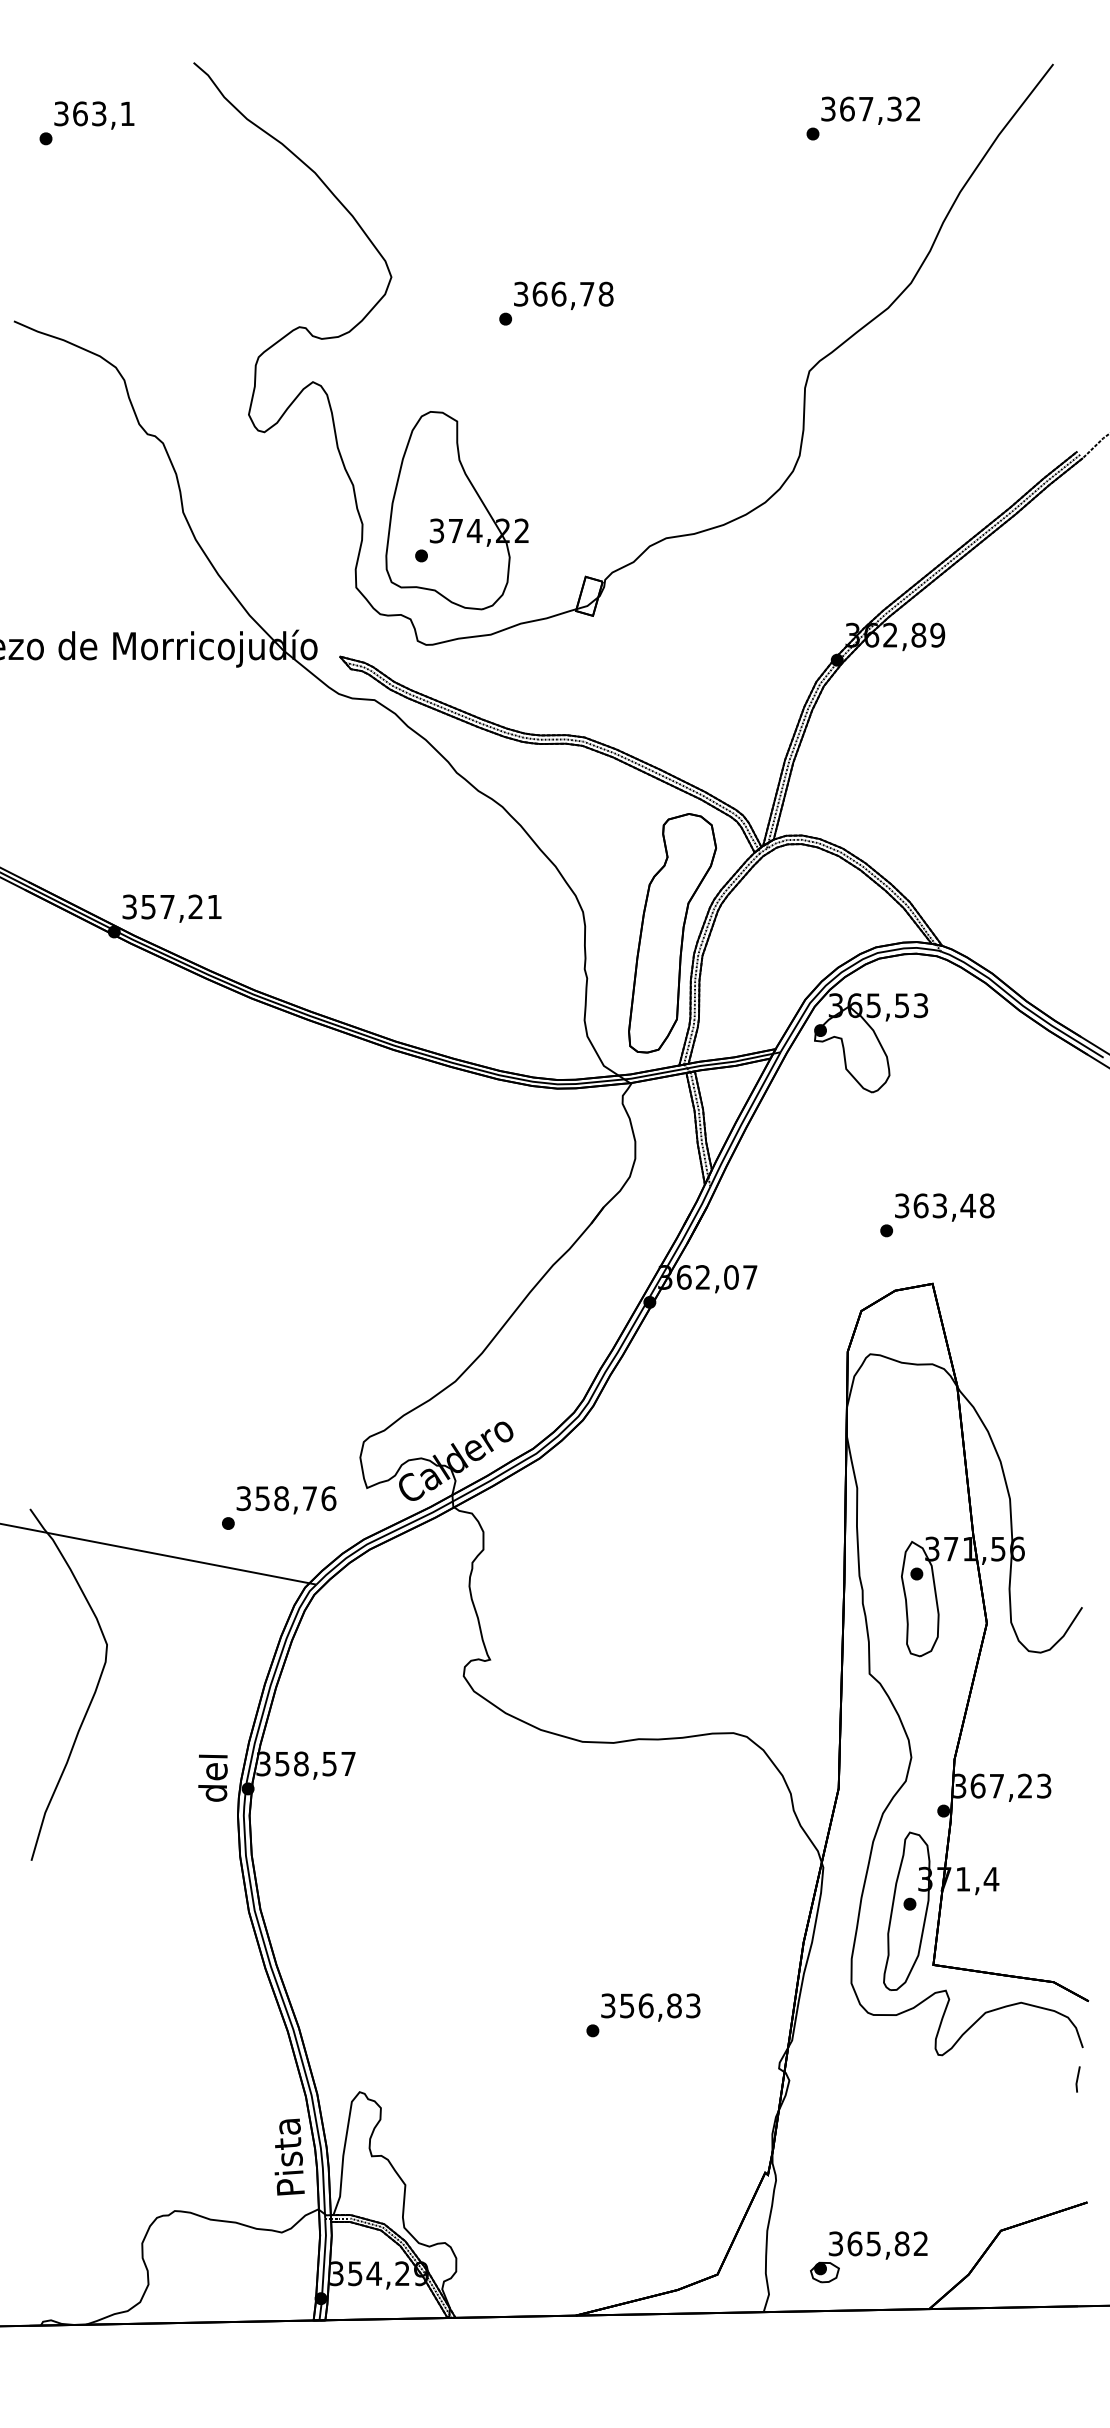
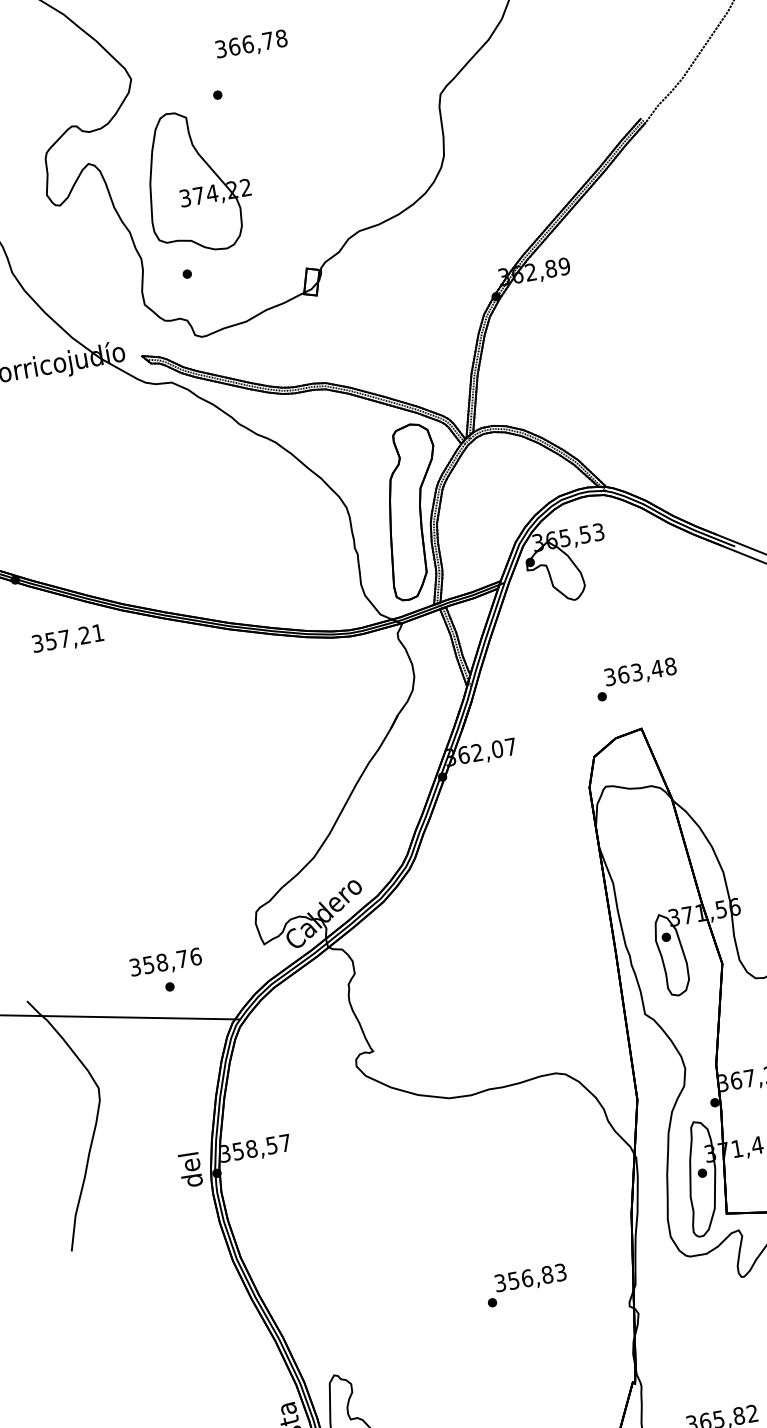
text: (563, 295) -> (251, 44), moved
part: (456, 510) -> (196, 181), moved
text: (171, 908) -> (67, 639), moved
text: (286, 1500) -> (165, 963), moved

